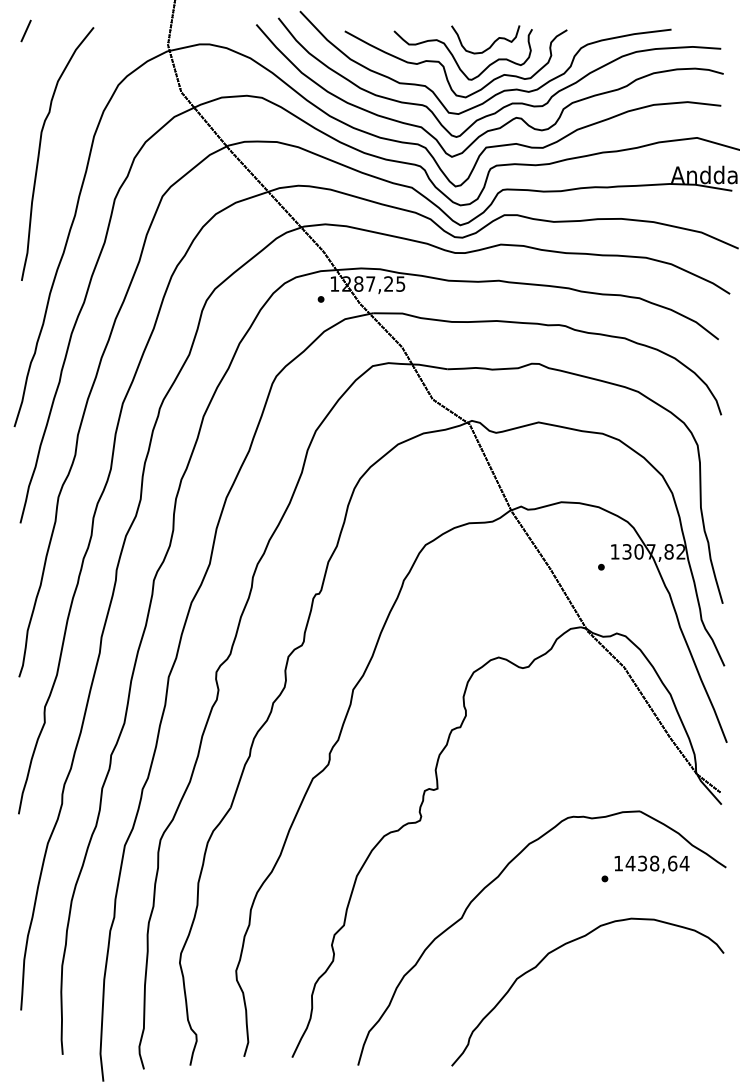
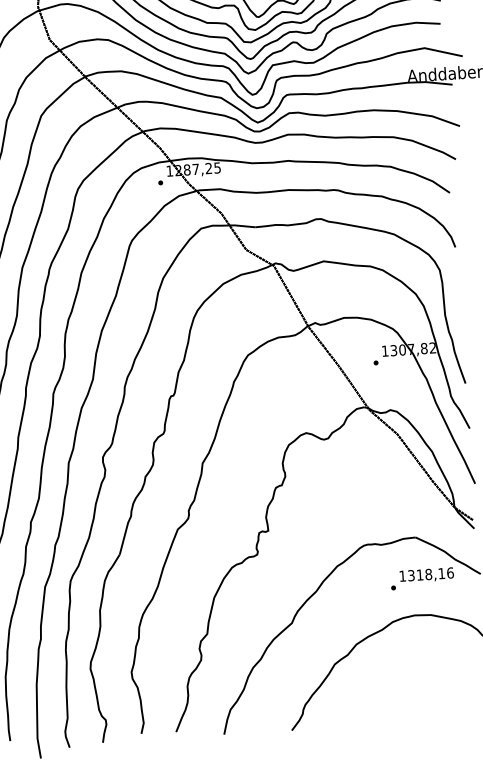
text: (657, 863) -> (430, 574), 1438,64 -> 1318,16

